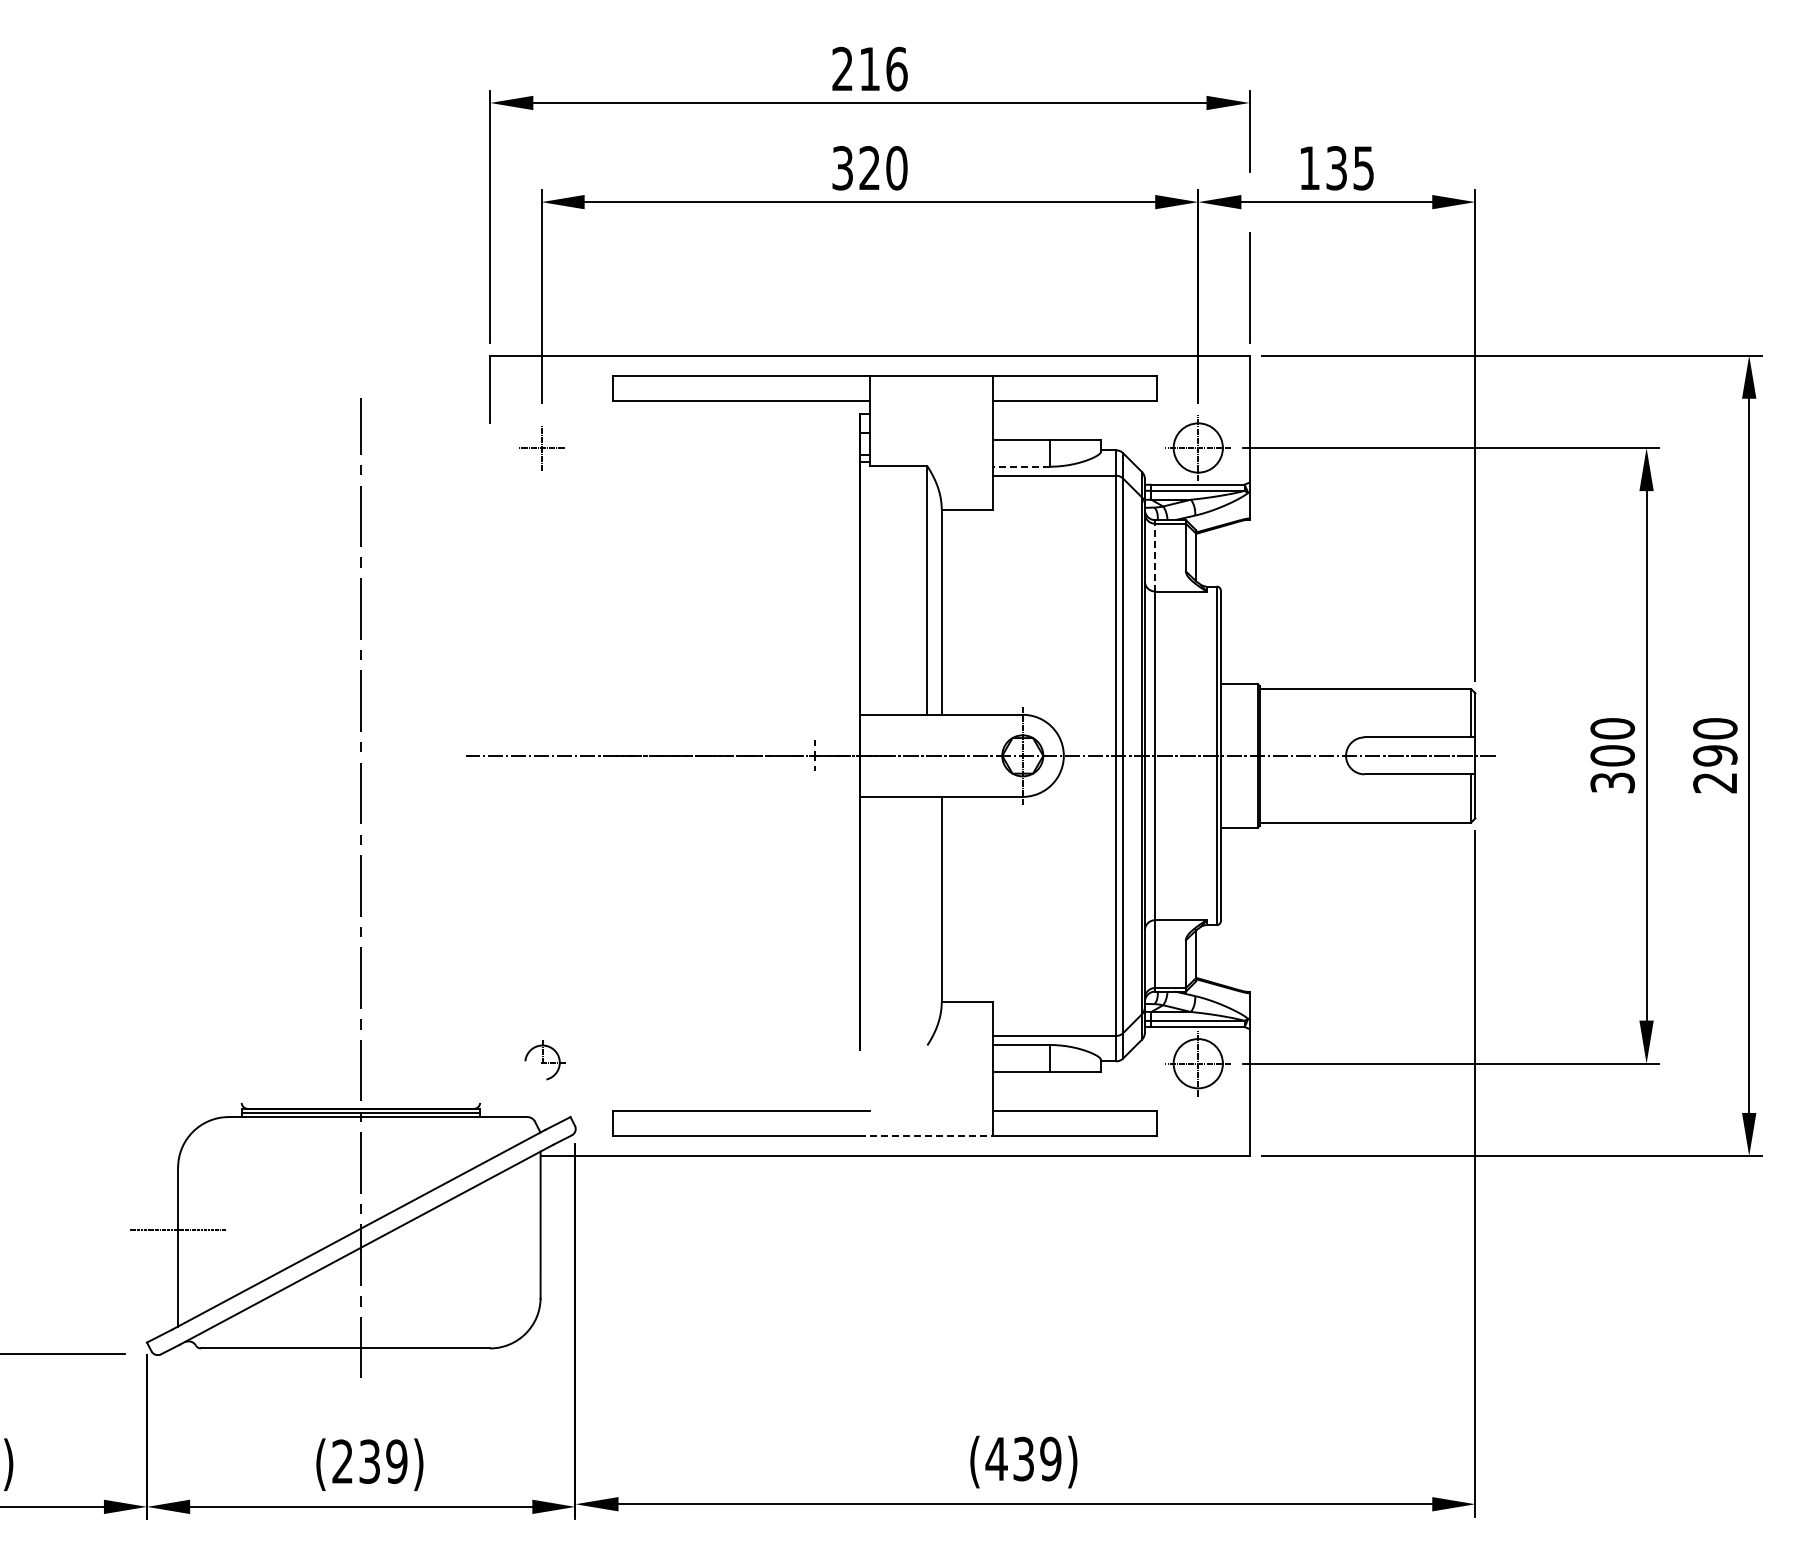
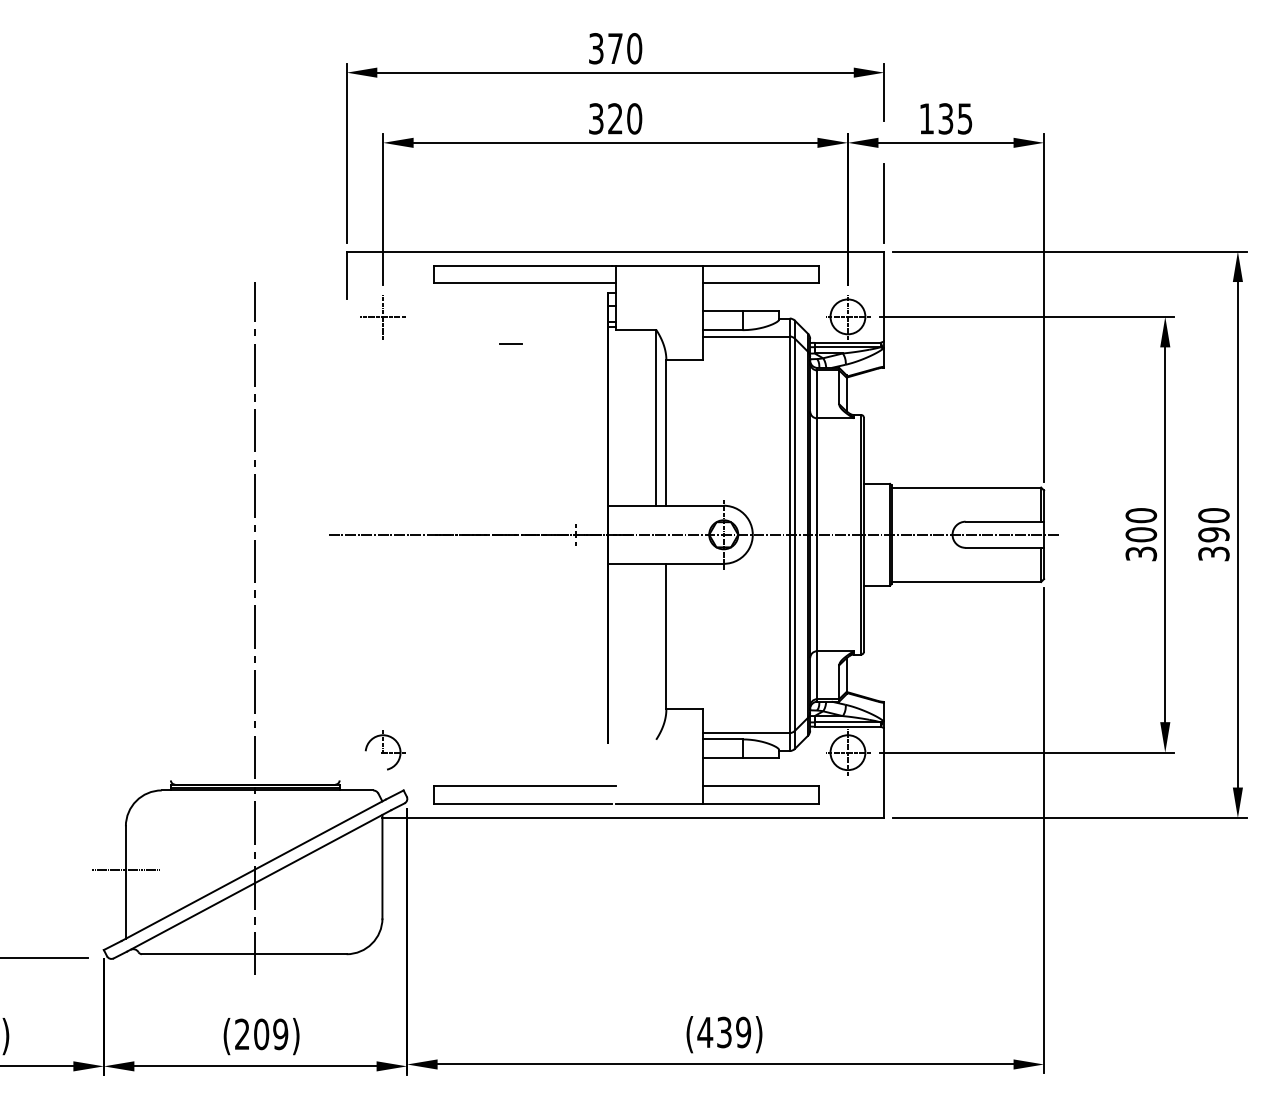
text: (869, 68) -> (615, 48), 216 -> 370
part: (541, 447) -> (383, 316), size x1.43
line: (1020, 466) -> (722, 329), dashed -> solid
line: (721, 485) -> (510, 343), added
line: (1155, 557) -> (817, 394), dashed -> solid
text: (1715, 782) -> (1214, 553), 290 -> 390
part: (544, 1060) -> (385, 750), size x1.43
line: (931, 1135) -> (659, 803), dashed -> solid
text: (369, 1461) -> (261, 1034), (239) -> (209)

